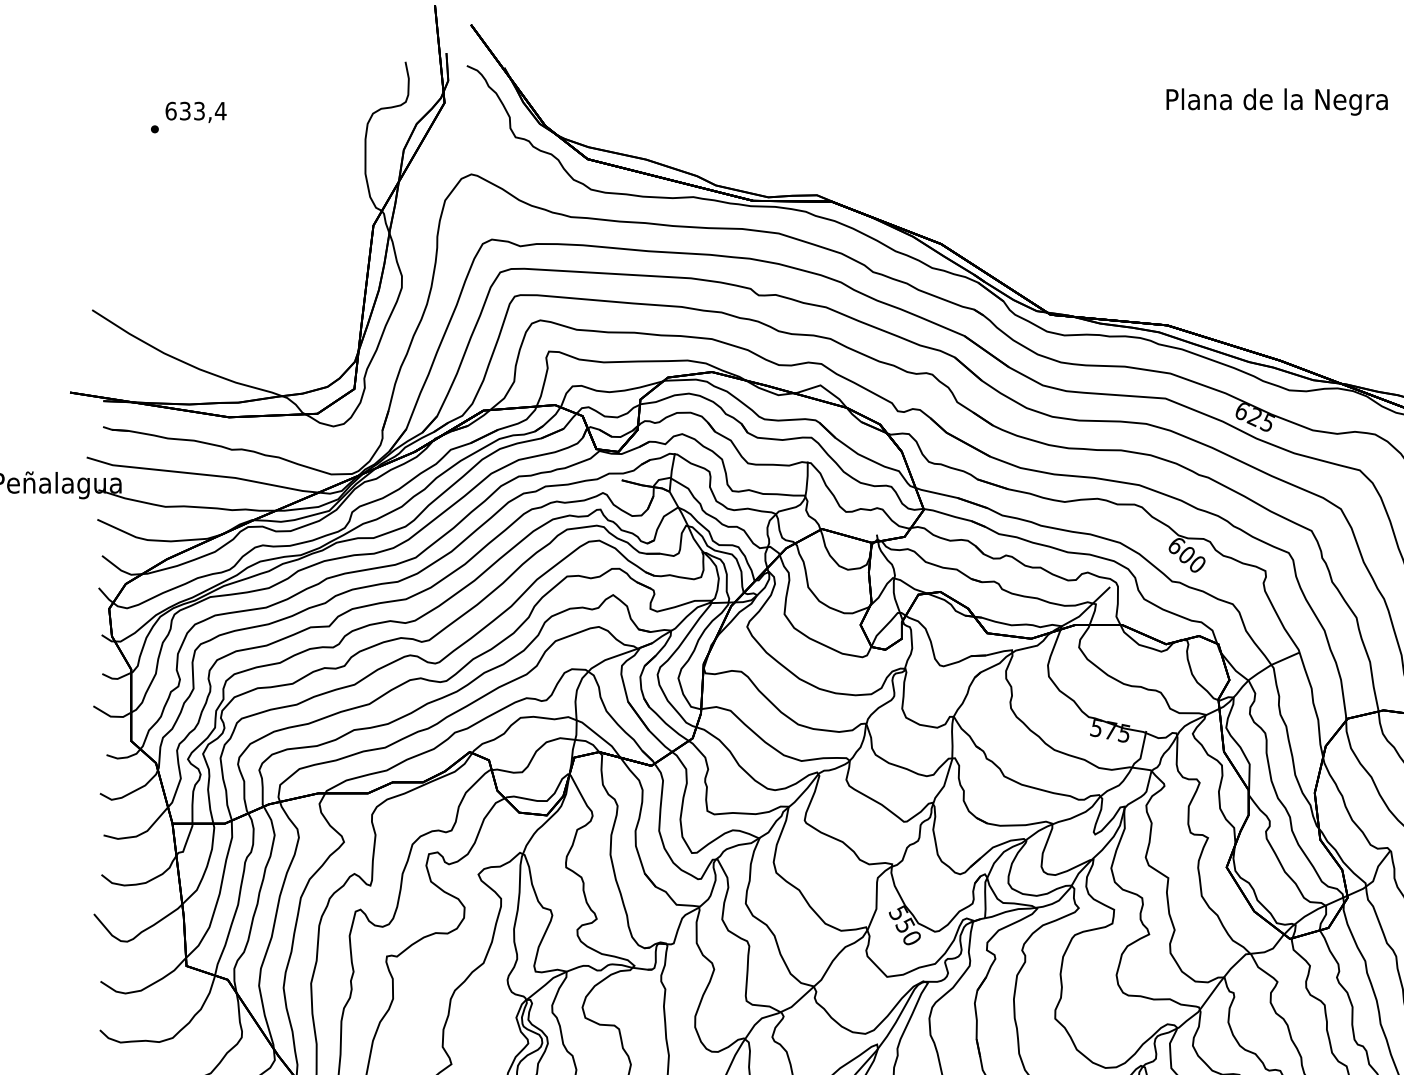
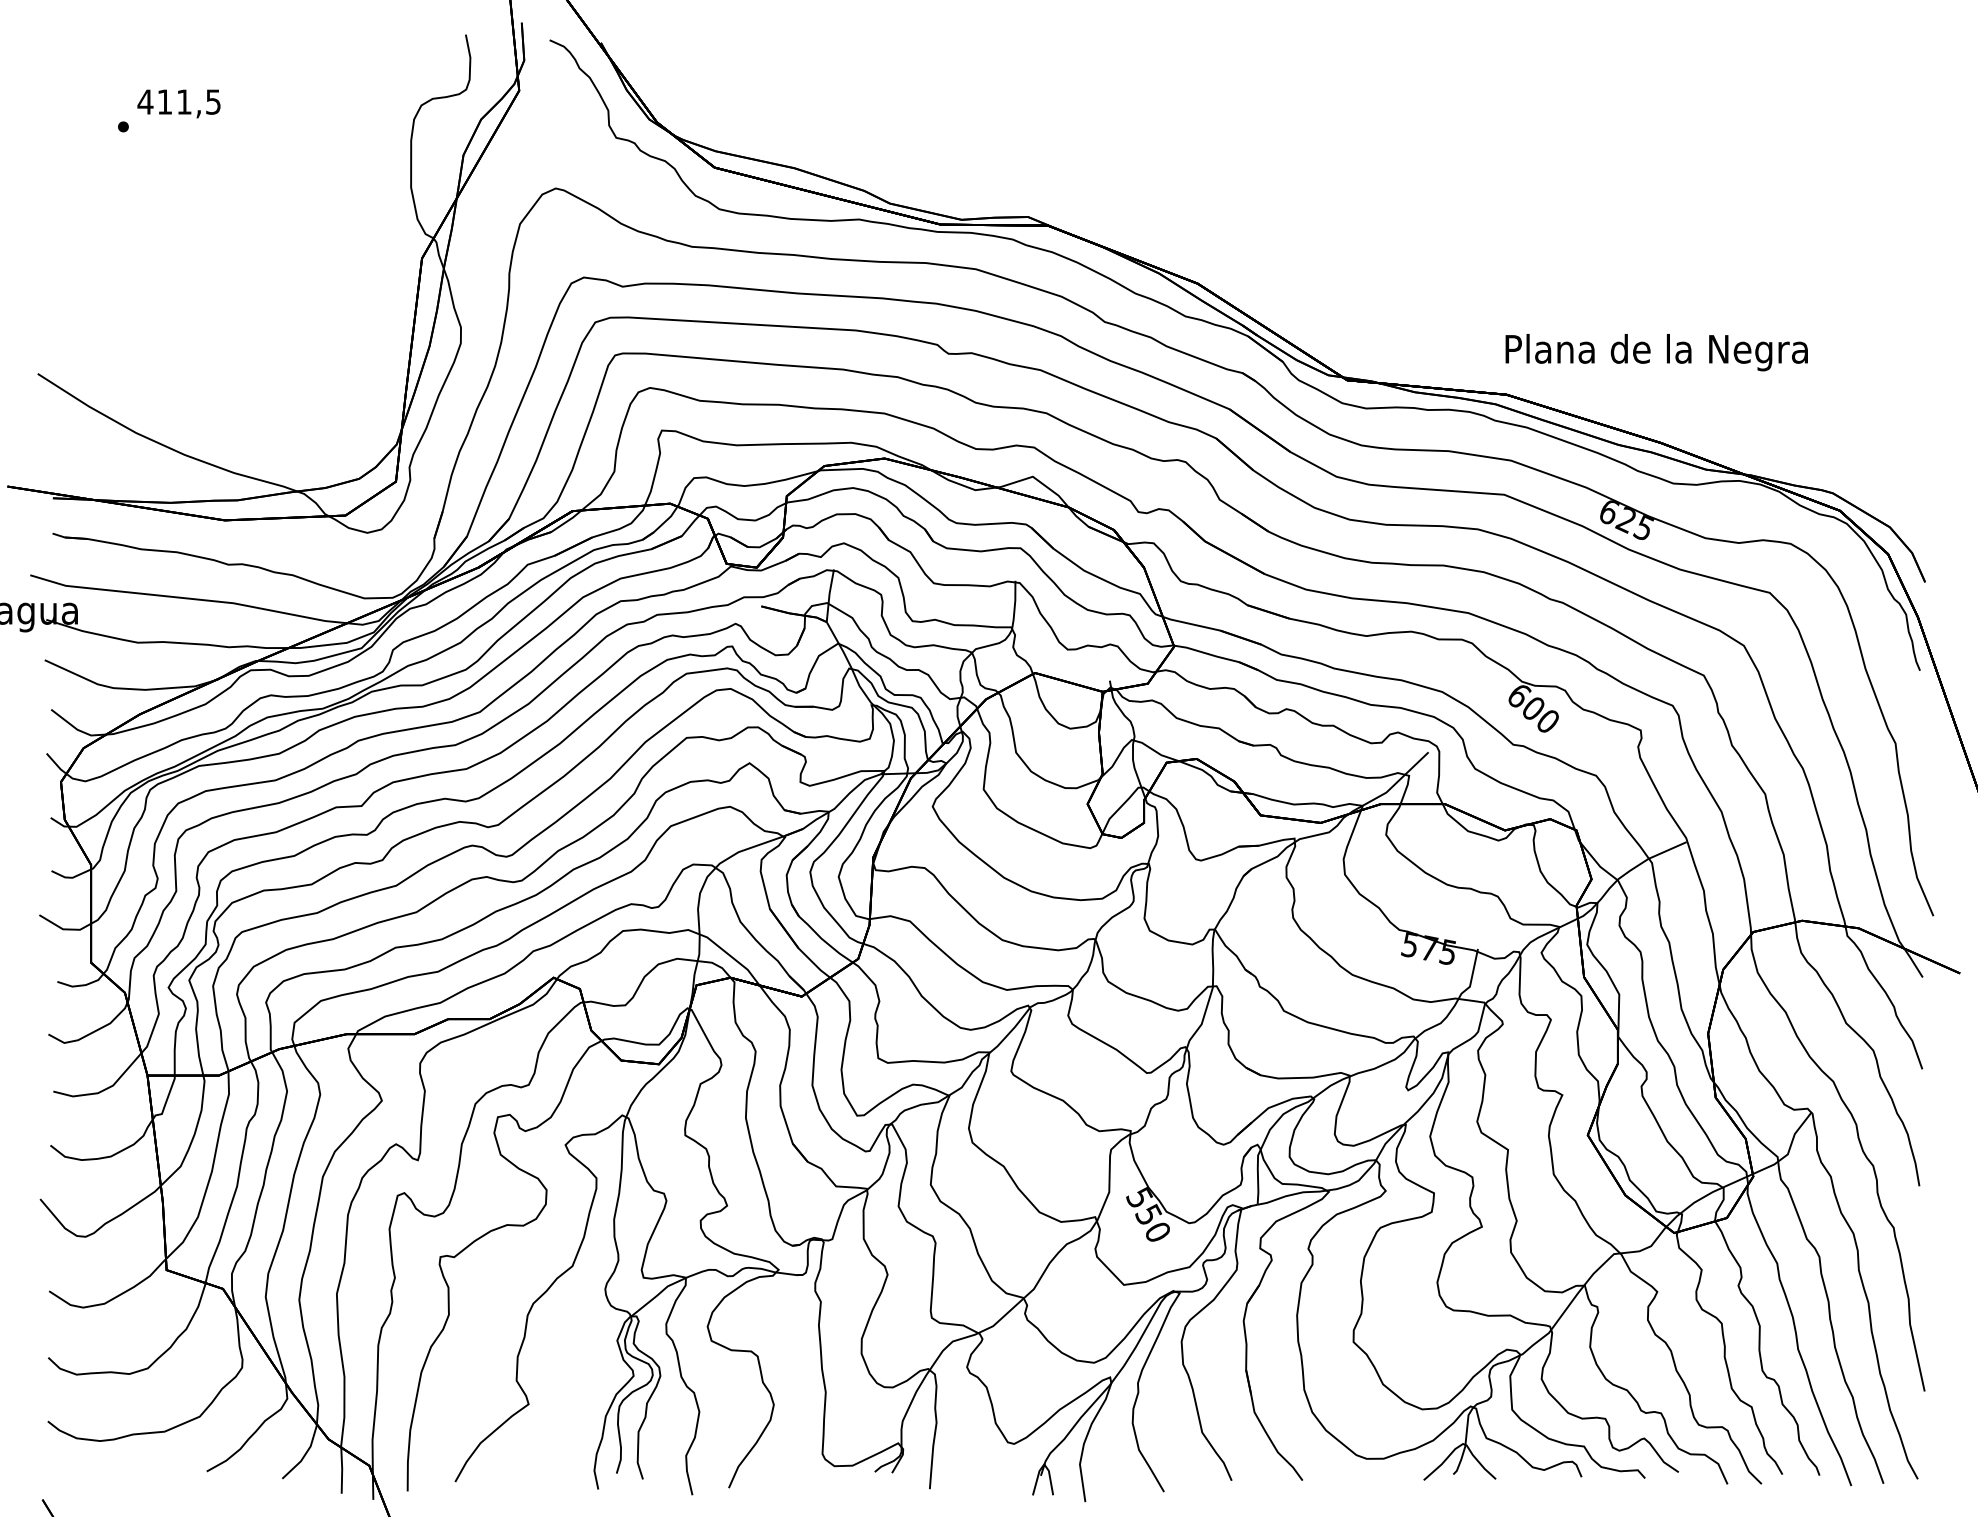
text: (1276, 101) -> (1656, 352), moved
text: (195, 110) -> (179, 101), 633,4 -> 411,5

